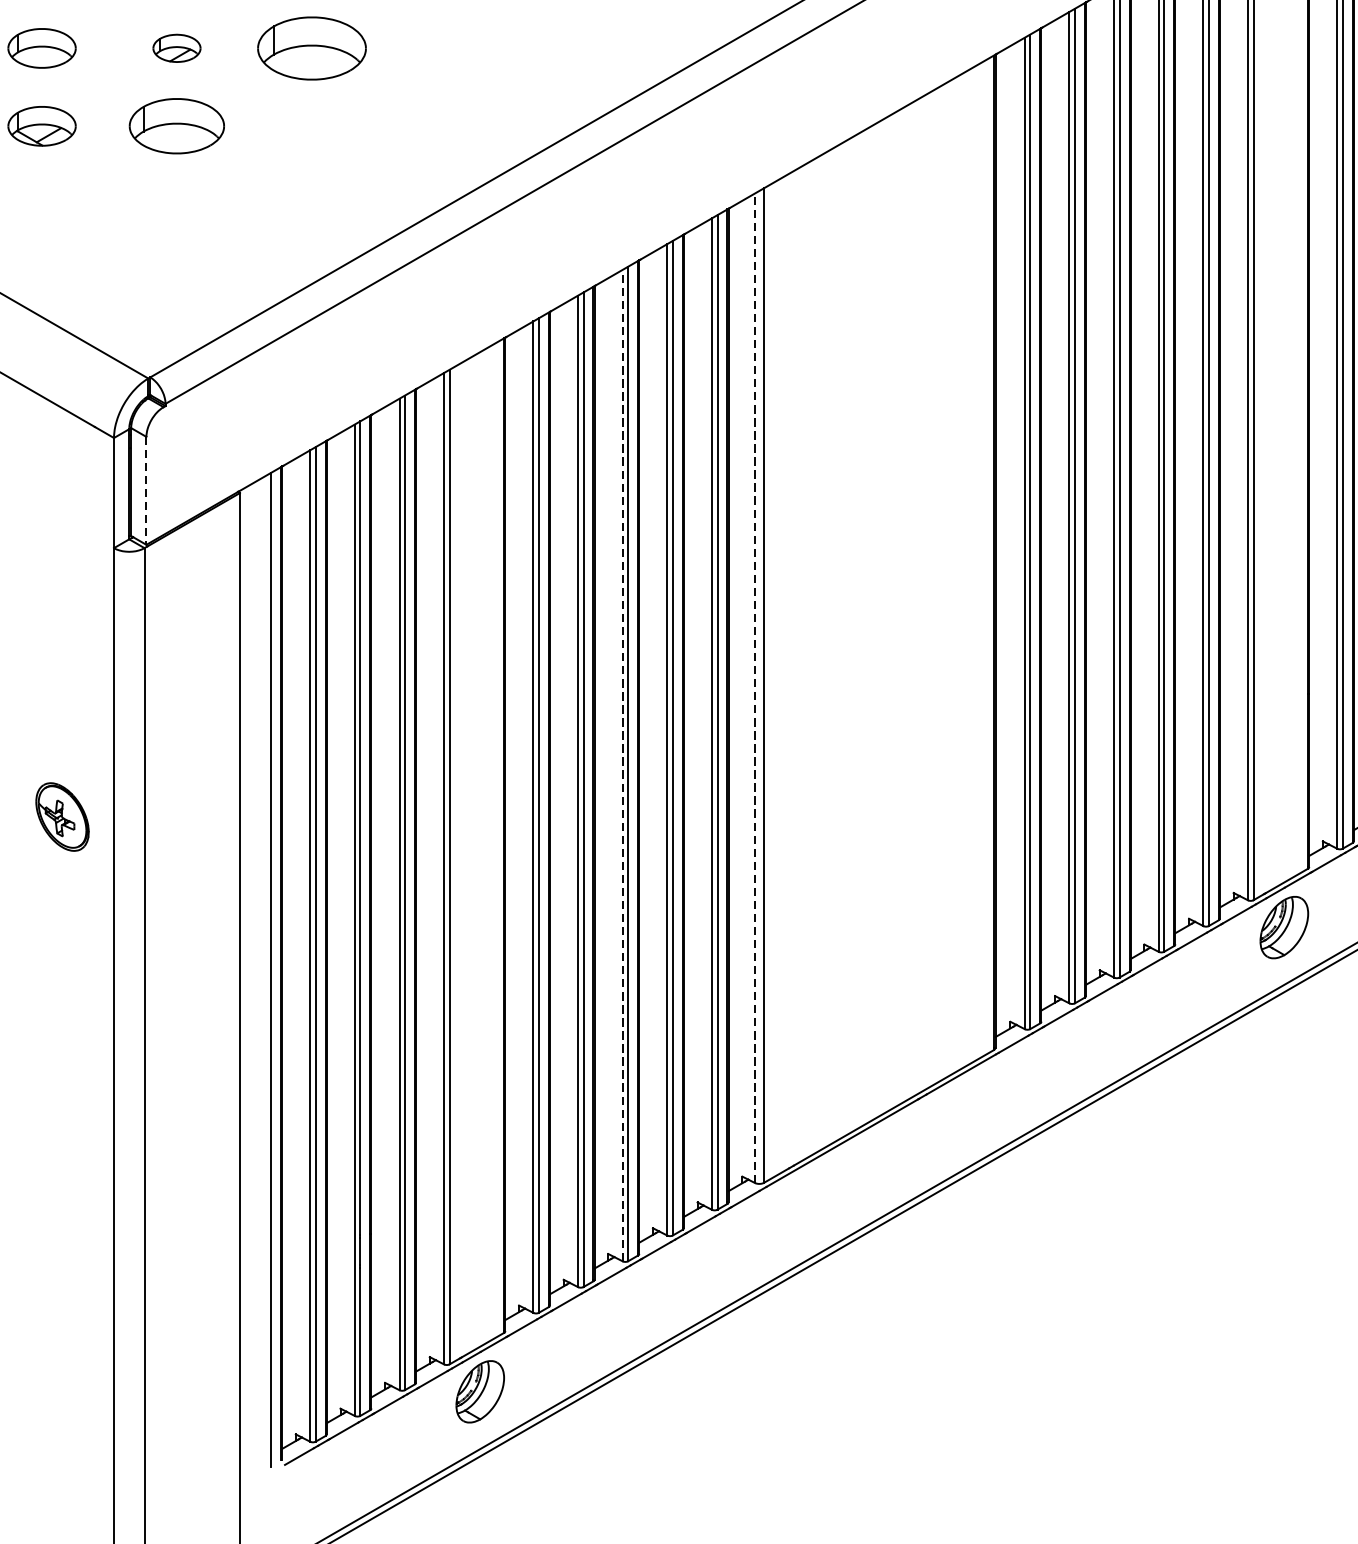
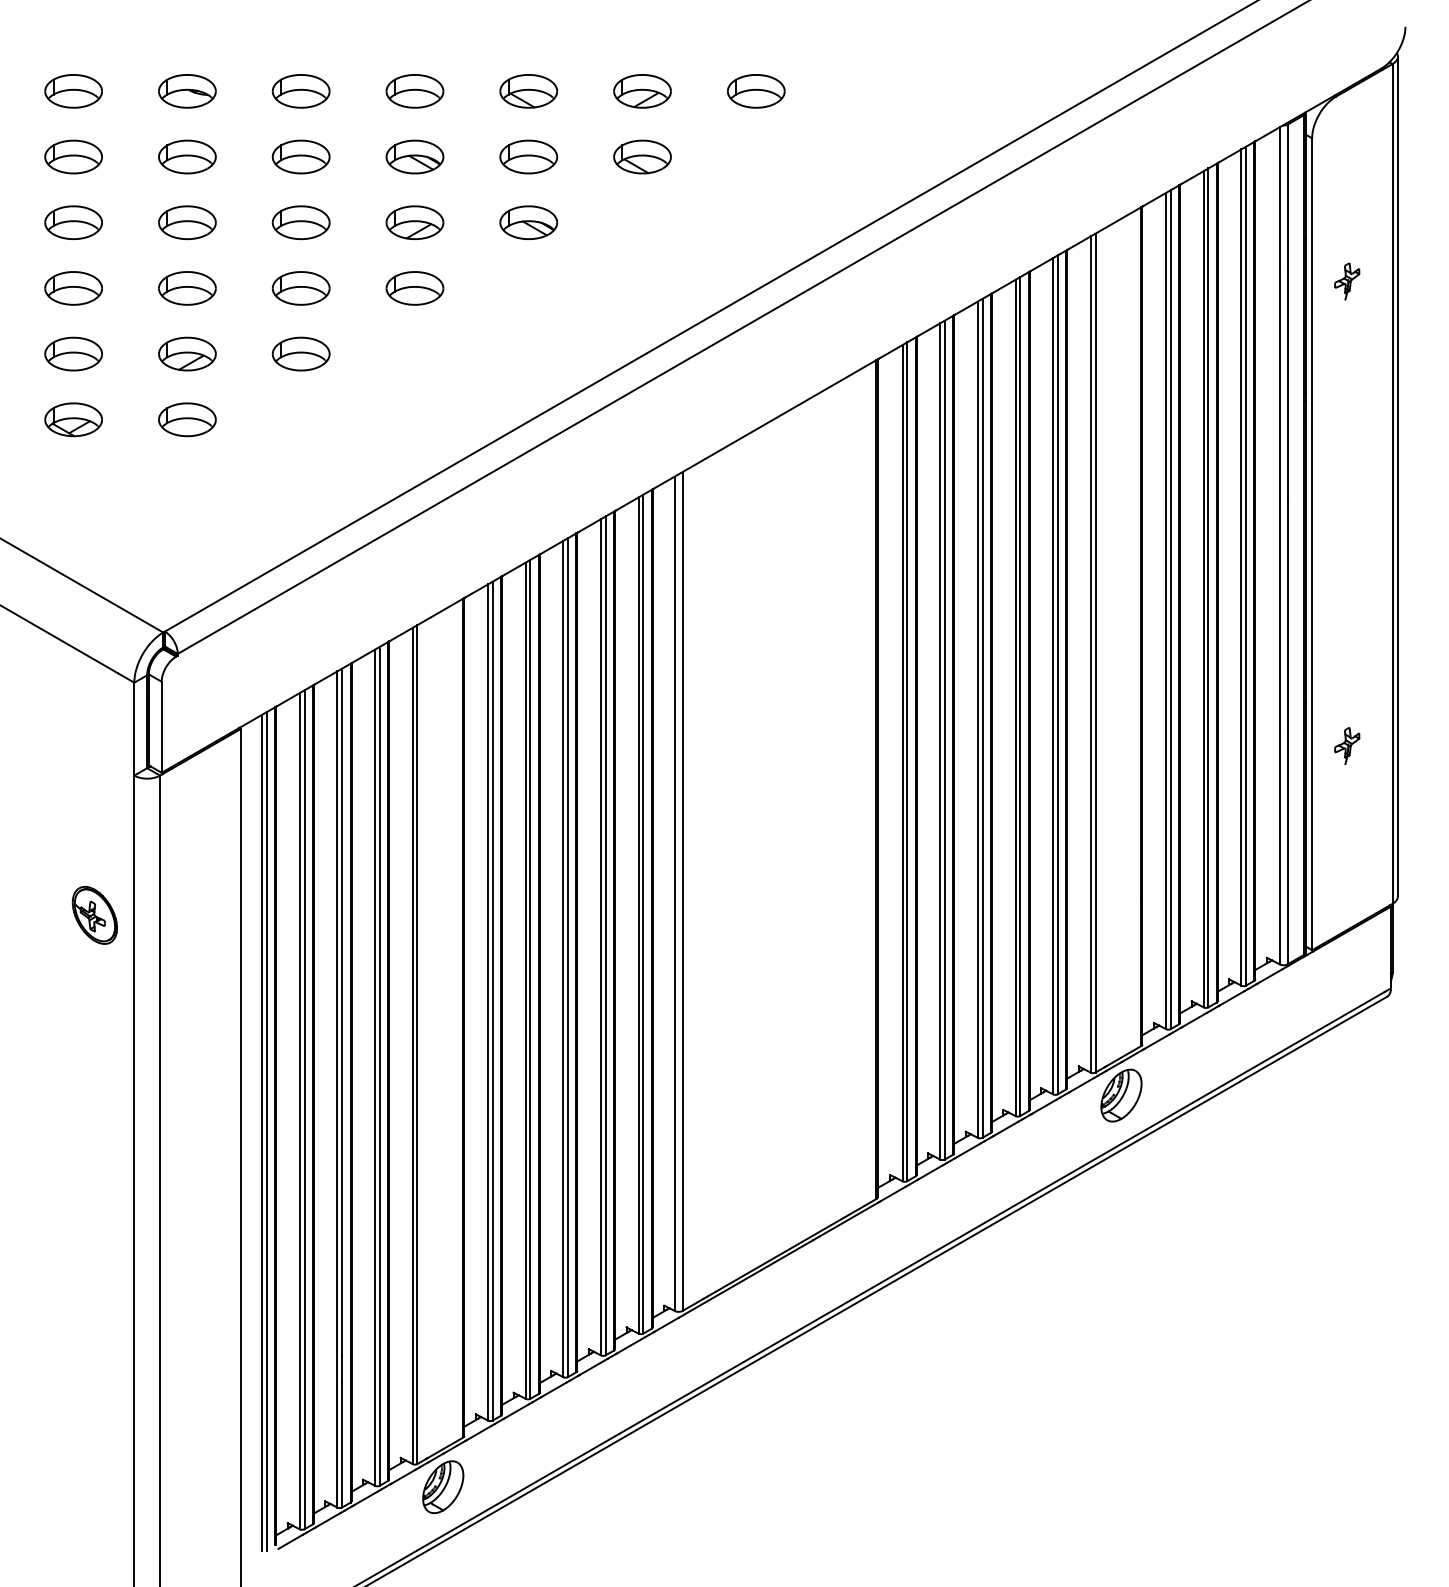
part: (177, 47) -> (187, 353), size x1.43
part: (311, 47) -> (300, 353), size x0.62
part: (177, 125) -> (187, 419), size x0.71
line: (146, 491) -> (161, 727), dashed -> solid
line: (754, 687) -> (674, 893), dashed -> solid
line: (622, 764) -> (563, 958), dashed -> solid
part: (62, 817) -> (94, 915), moved
line: (265, 971) -> (262, 1132), added

